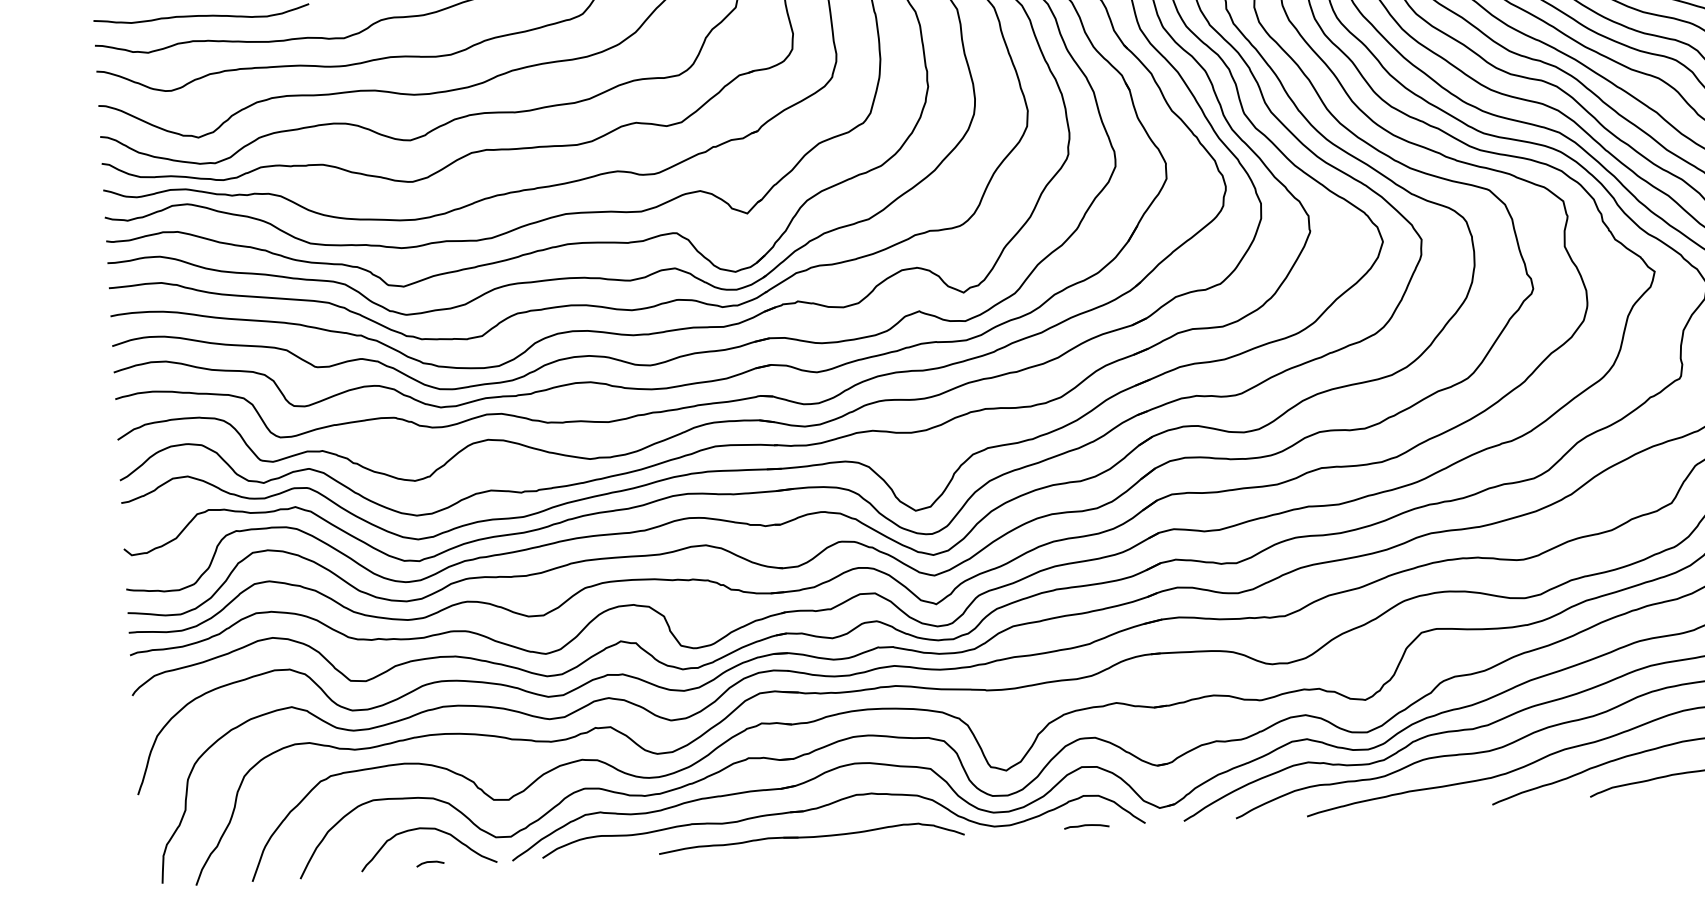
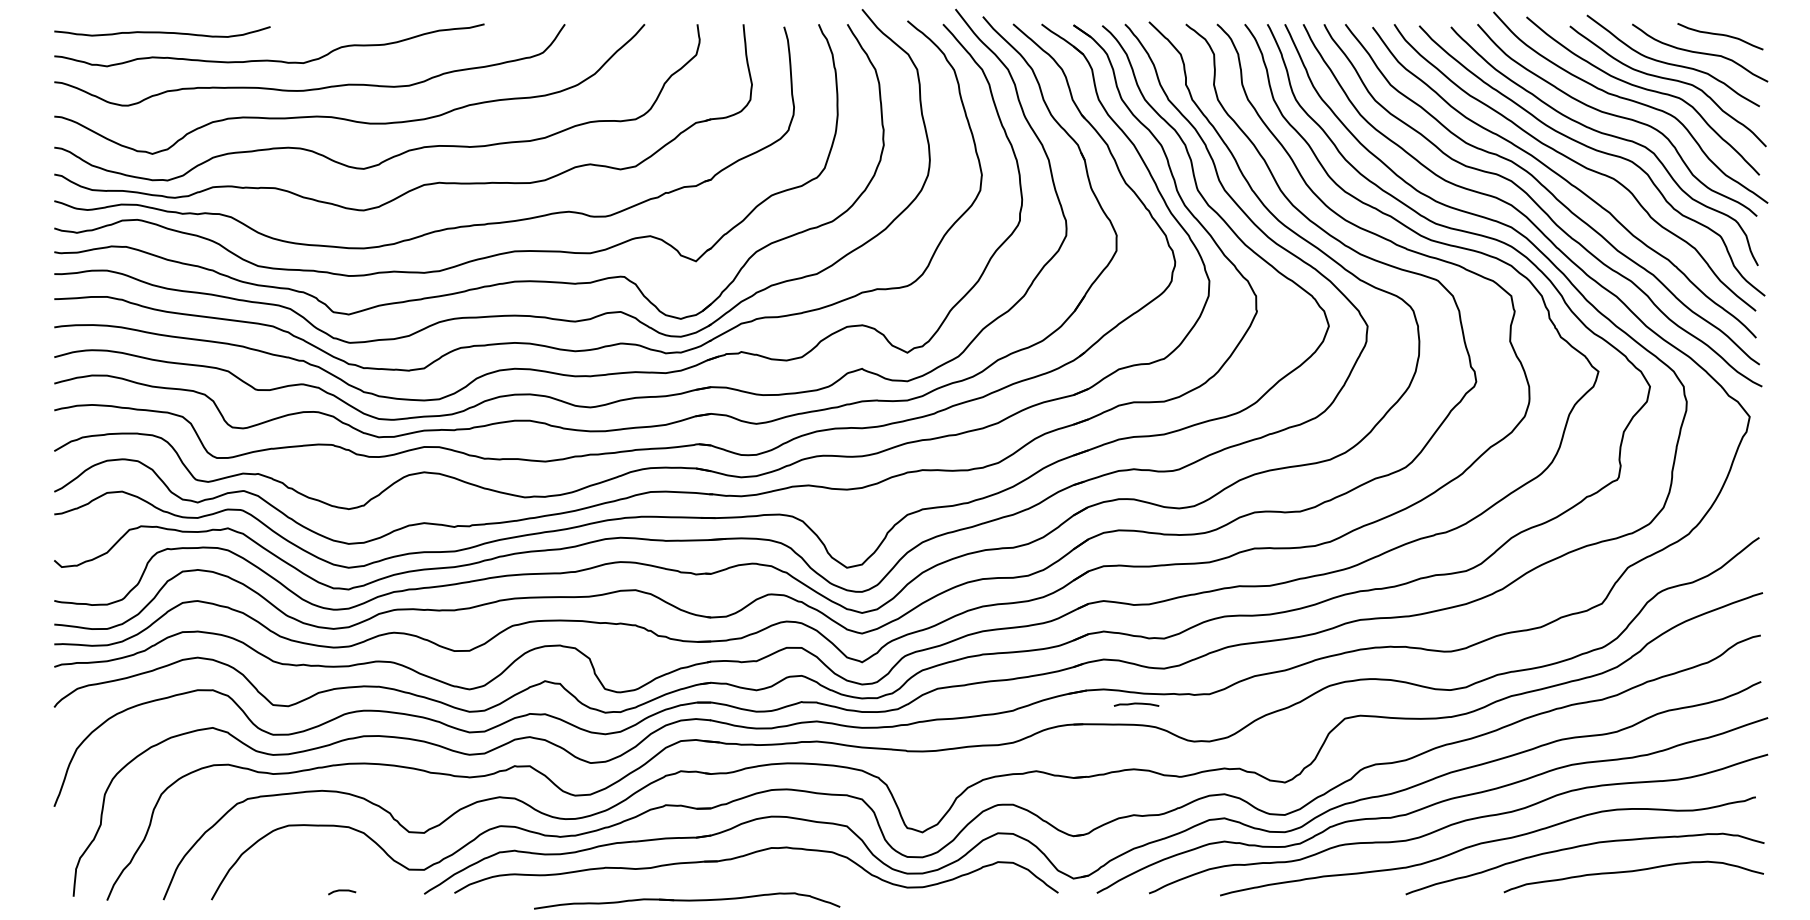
curve: (1086, 826) -> (1136, 704), moved
curve: (431, 829) -> (345, 858), removed
part: (811, 837) -> (687, 900), moved

